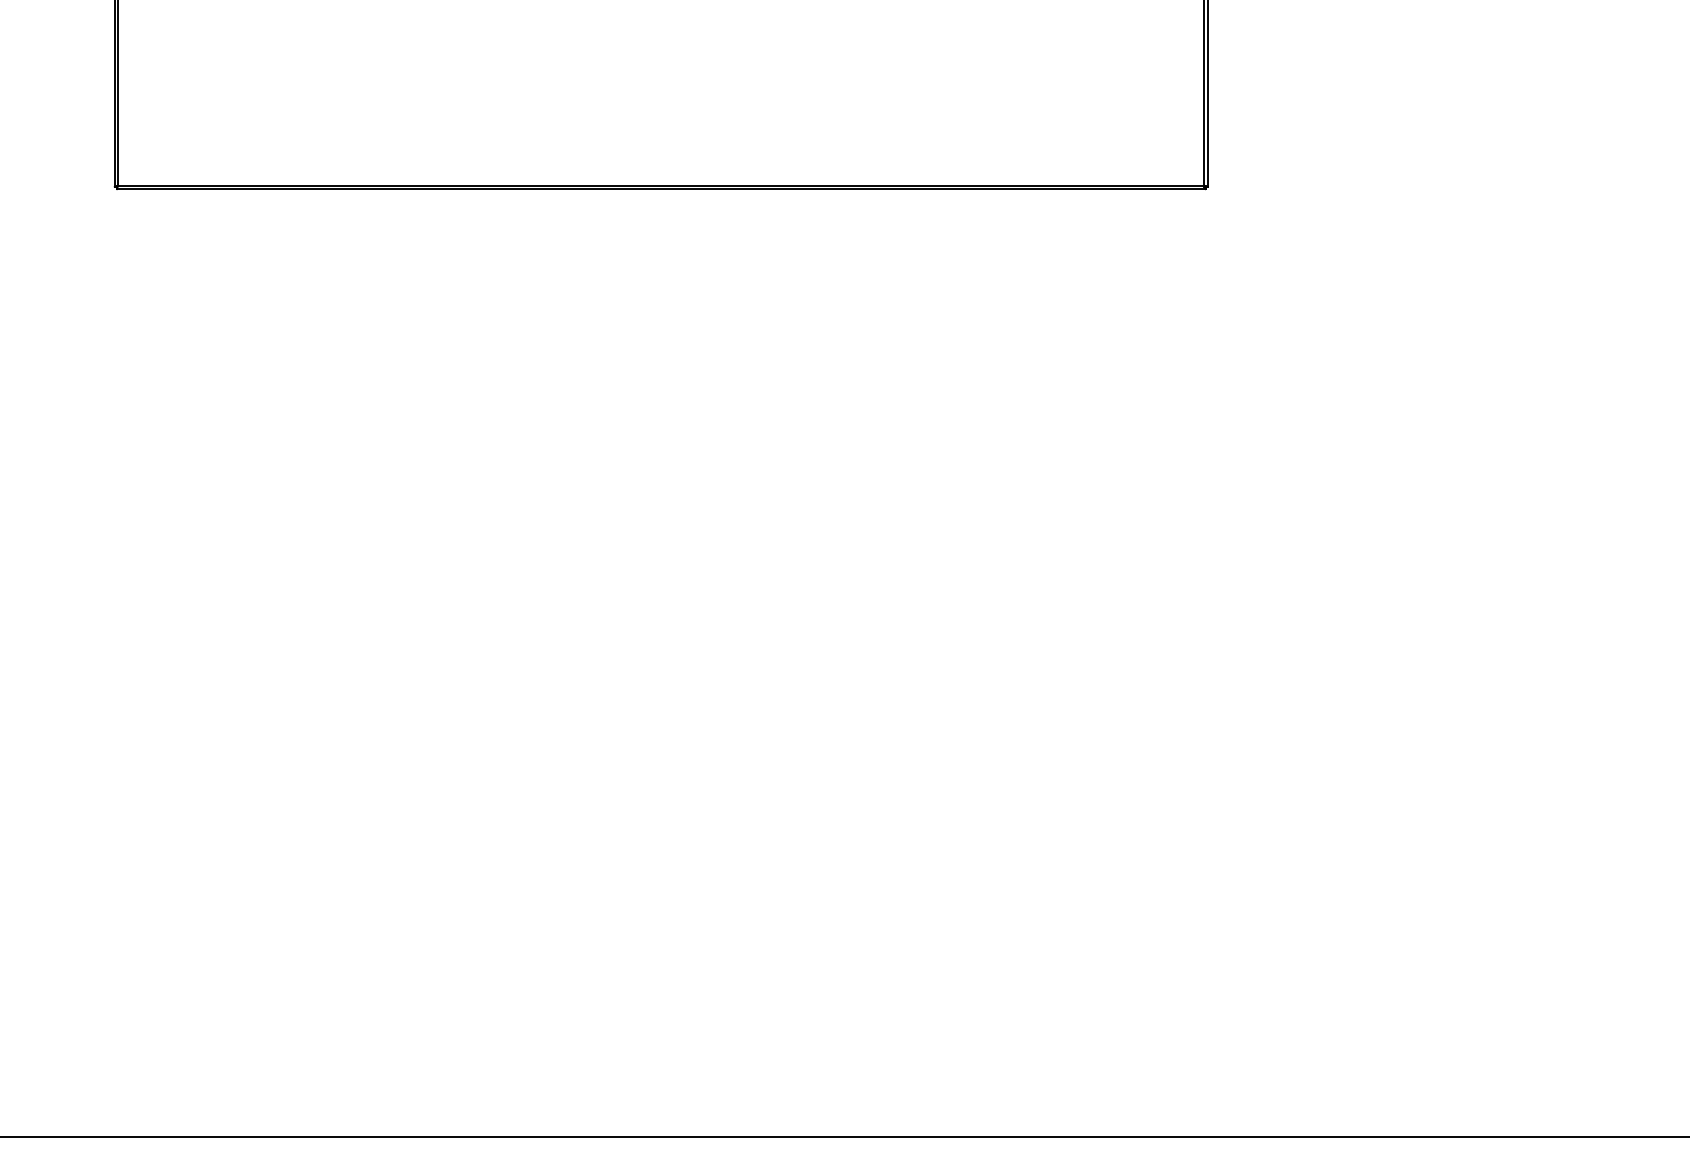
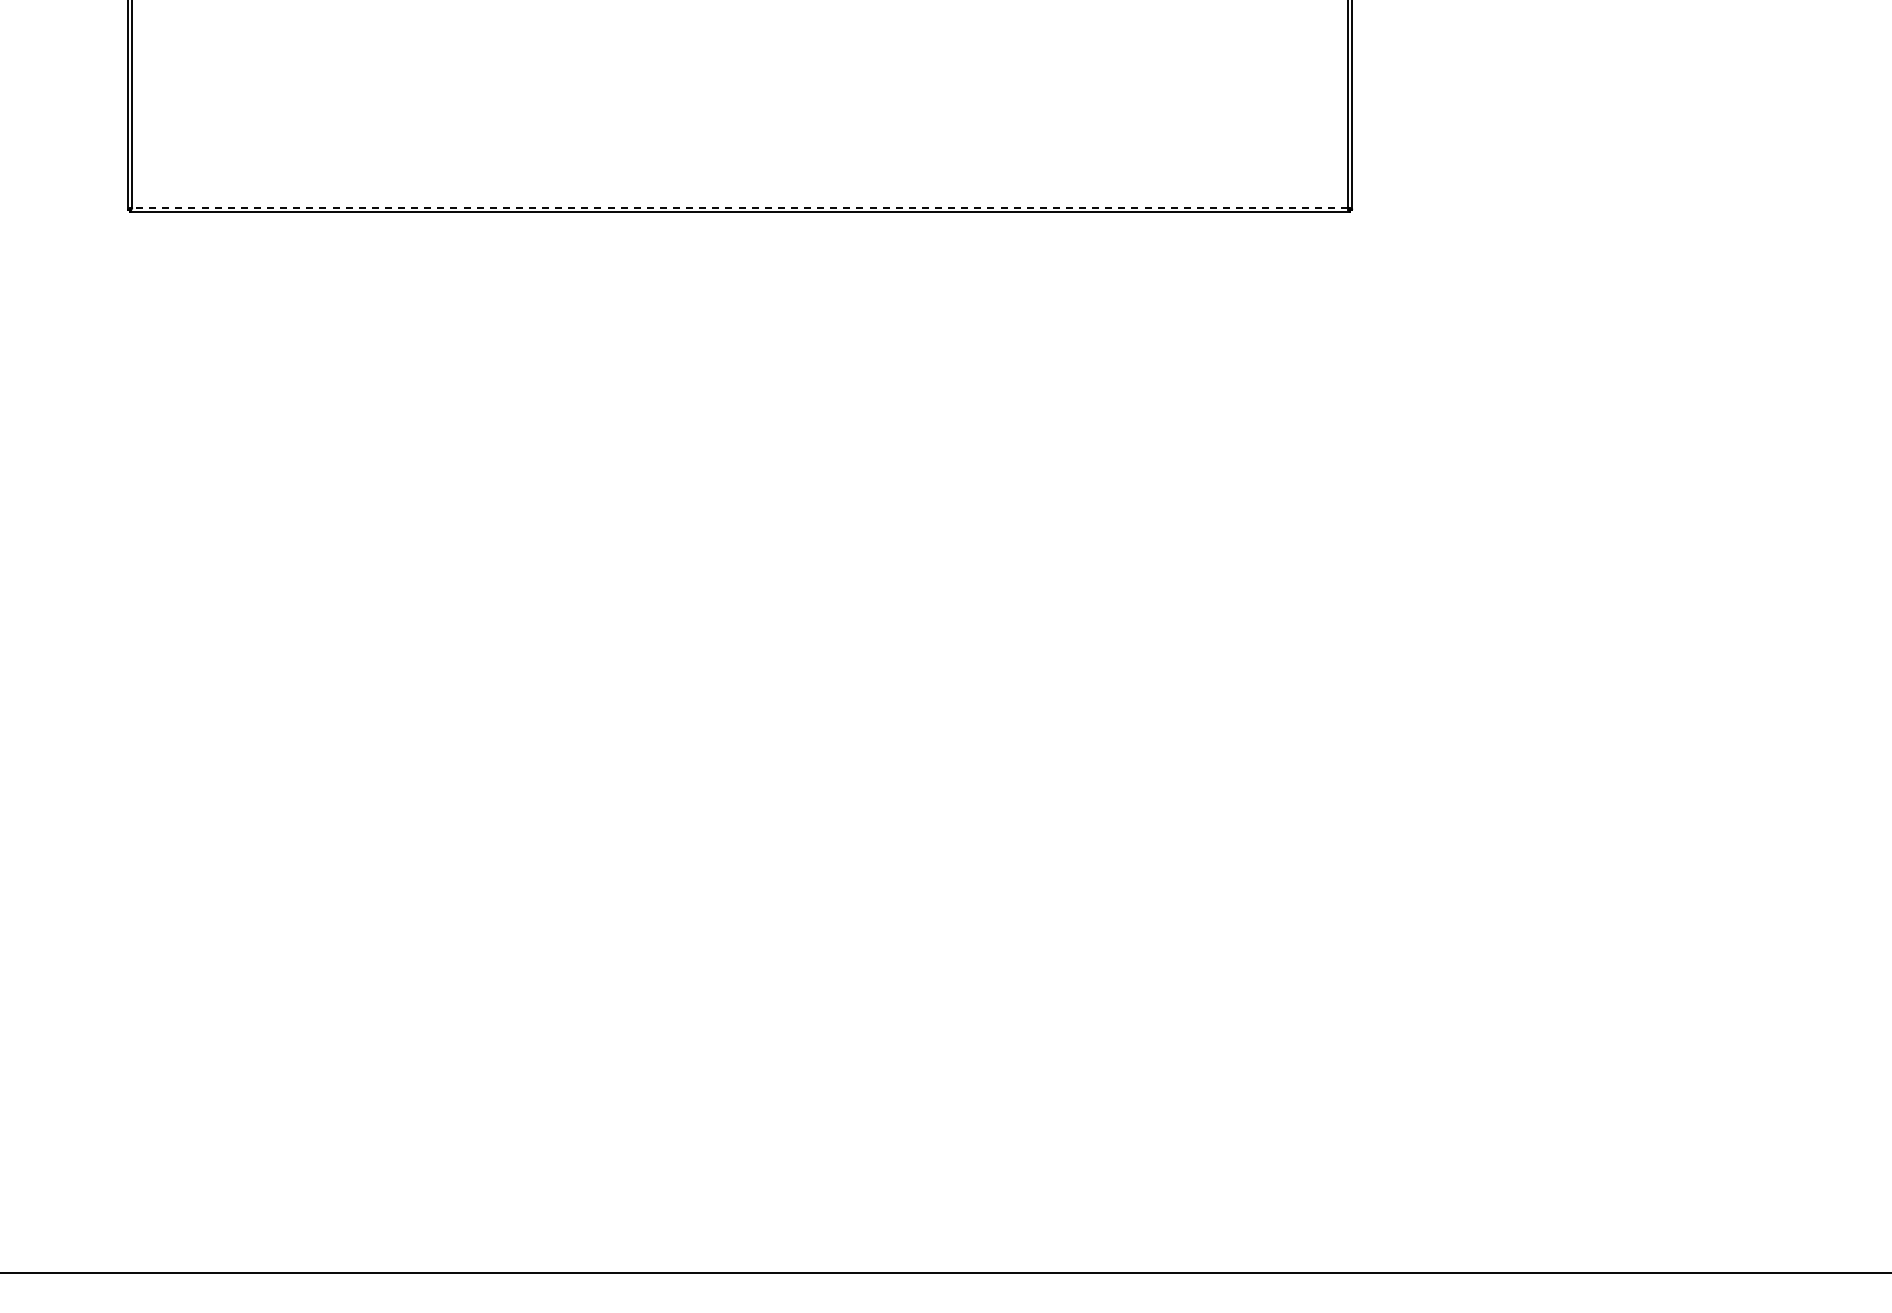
line: (661, 185) -> (740, 207), solid -> dashed

